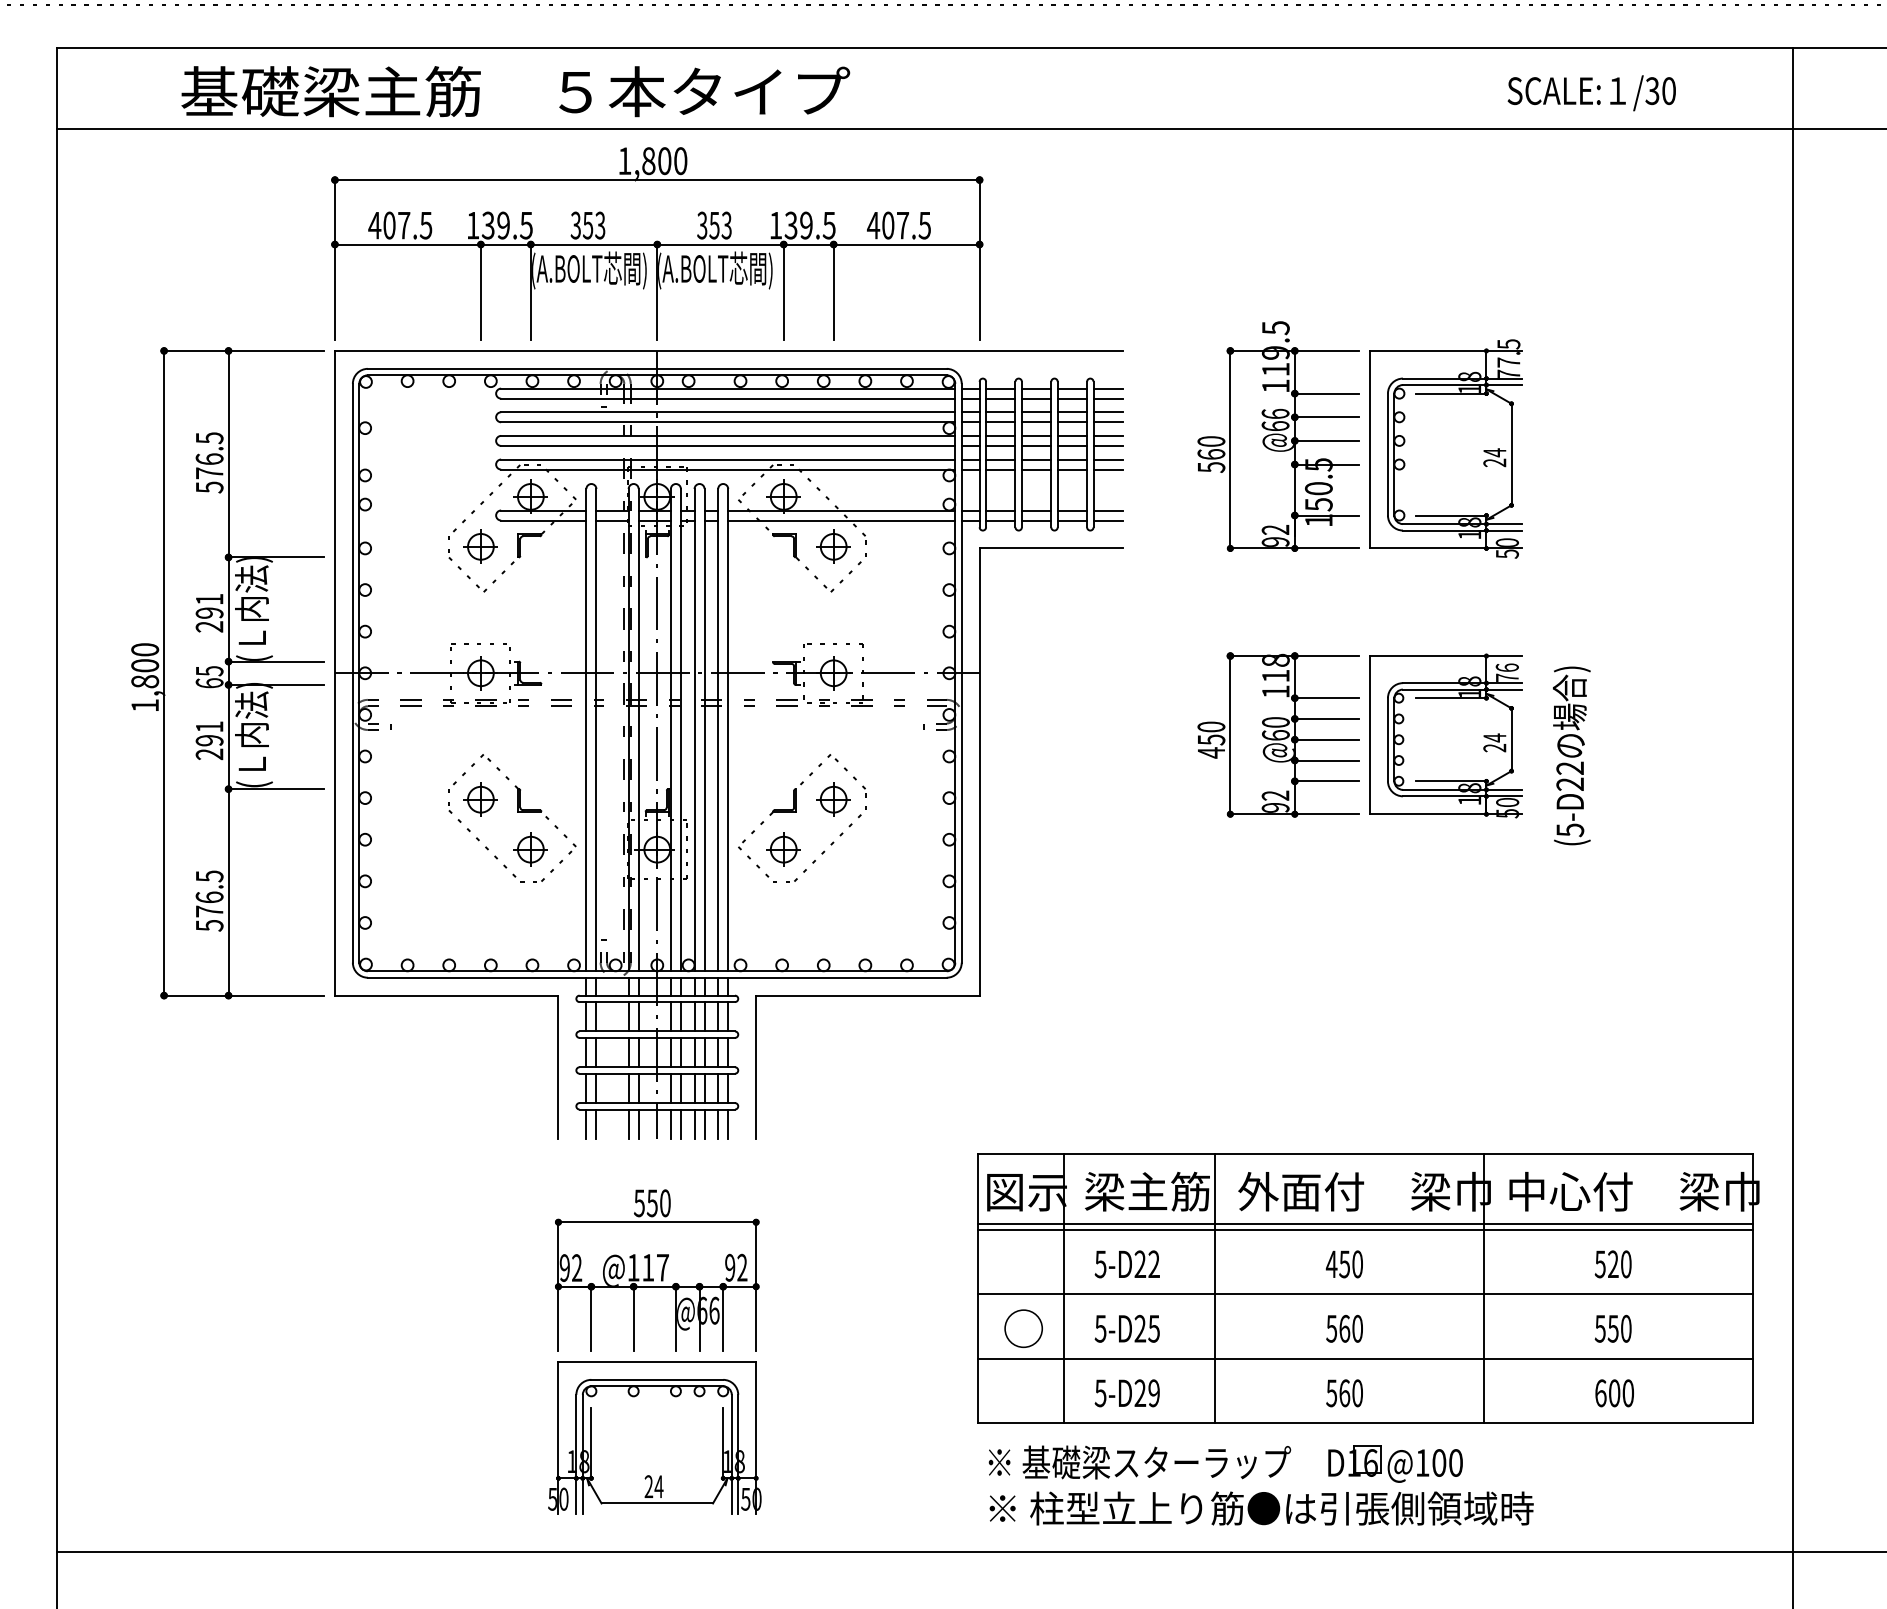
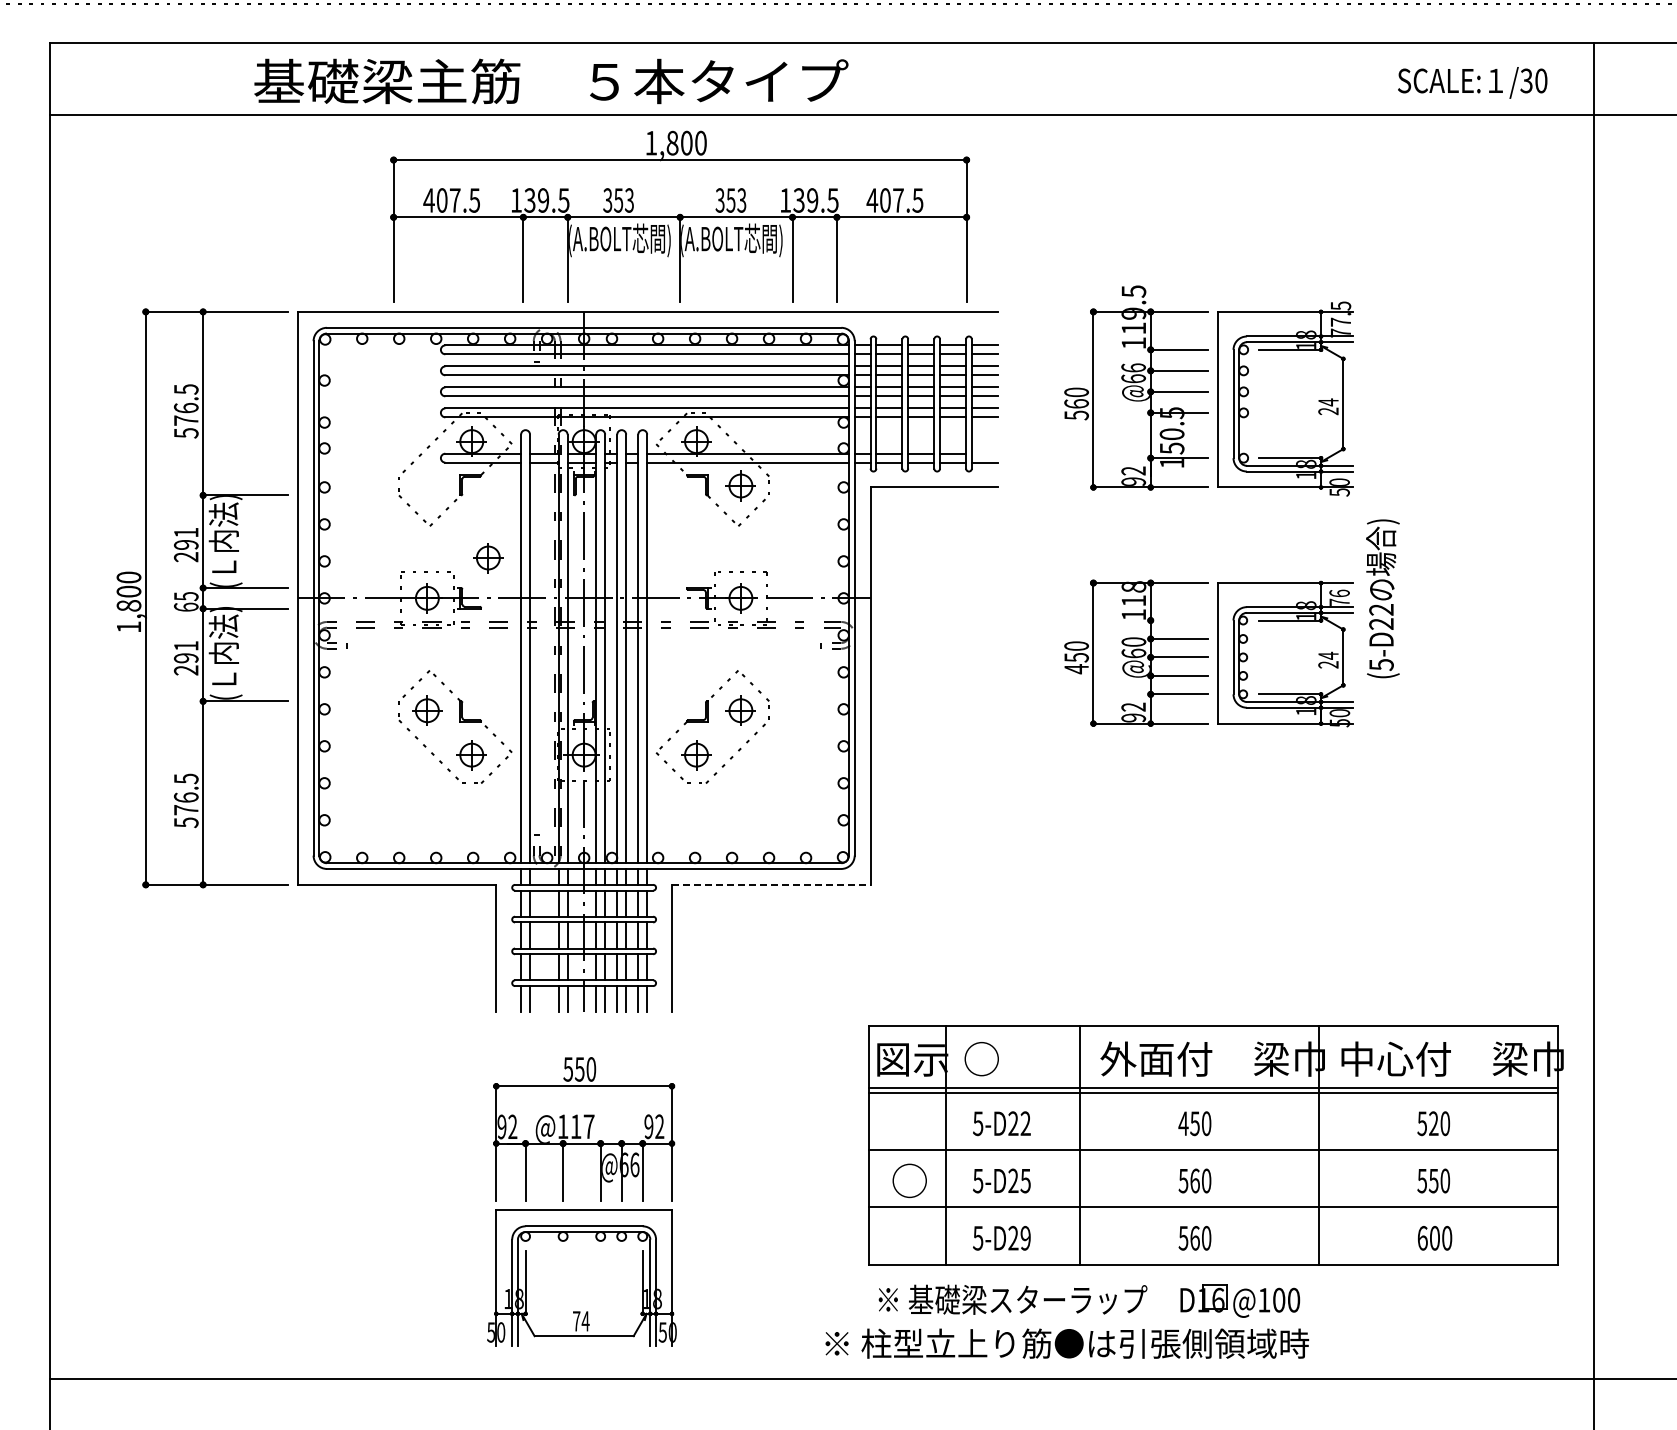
text: (515, 91) -> (551, 81), moved
text: (1591, 92) -> (1472, 82), moved
part: (656, 243) -> (679, 216), moved
line: (1107, 510) -> (984, 453), removed
part: (481, 547) -> (488, 558), moved
line: (1327, 698) -> (1179, 620), removed
text: (1571, 755) -> (1382, 598), moved
line: (868, 995) -> (771, 884), solid -> dashed
text: (1147, 1191) -> (1019, 1058), 梁主筋 -> ○
text: (648, 1486) -> (576, 1321), 24 -> 74
text: (1261, 1508) -> (1067, 1343), moved

